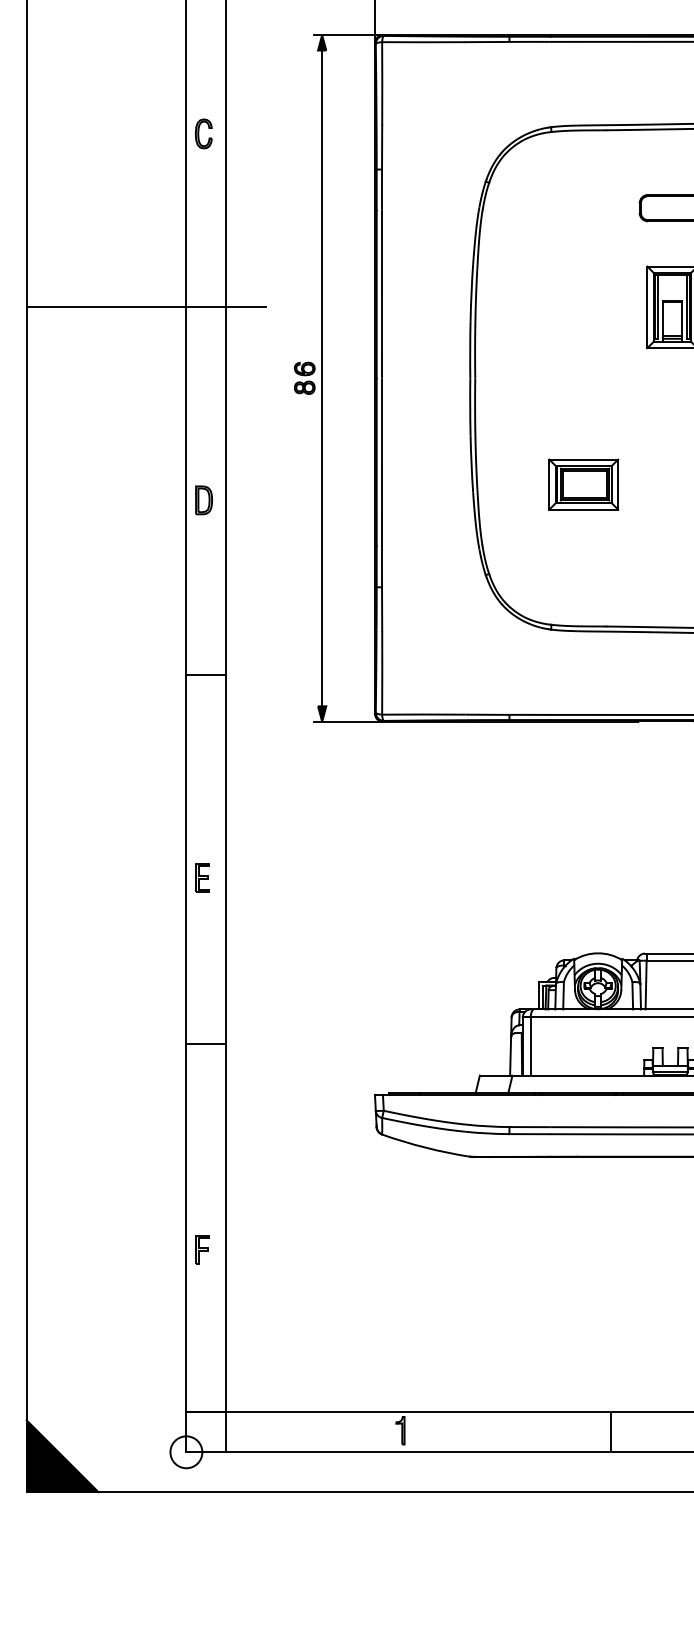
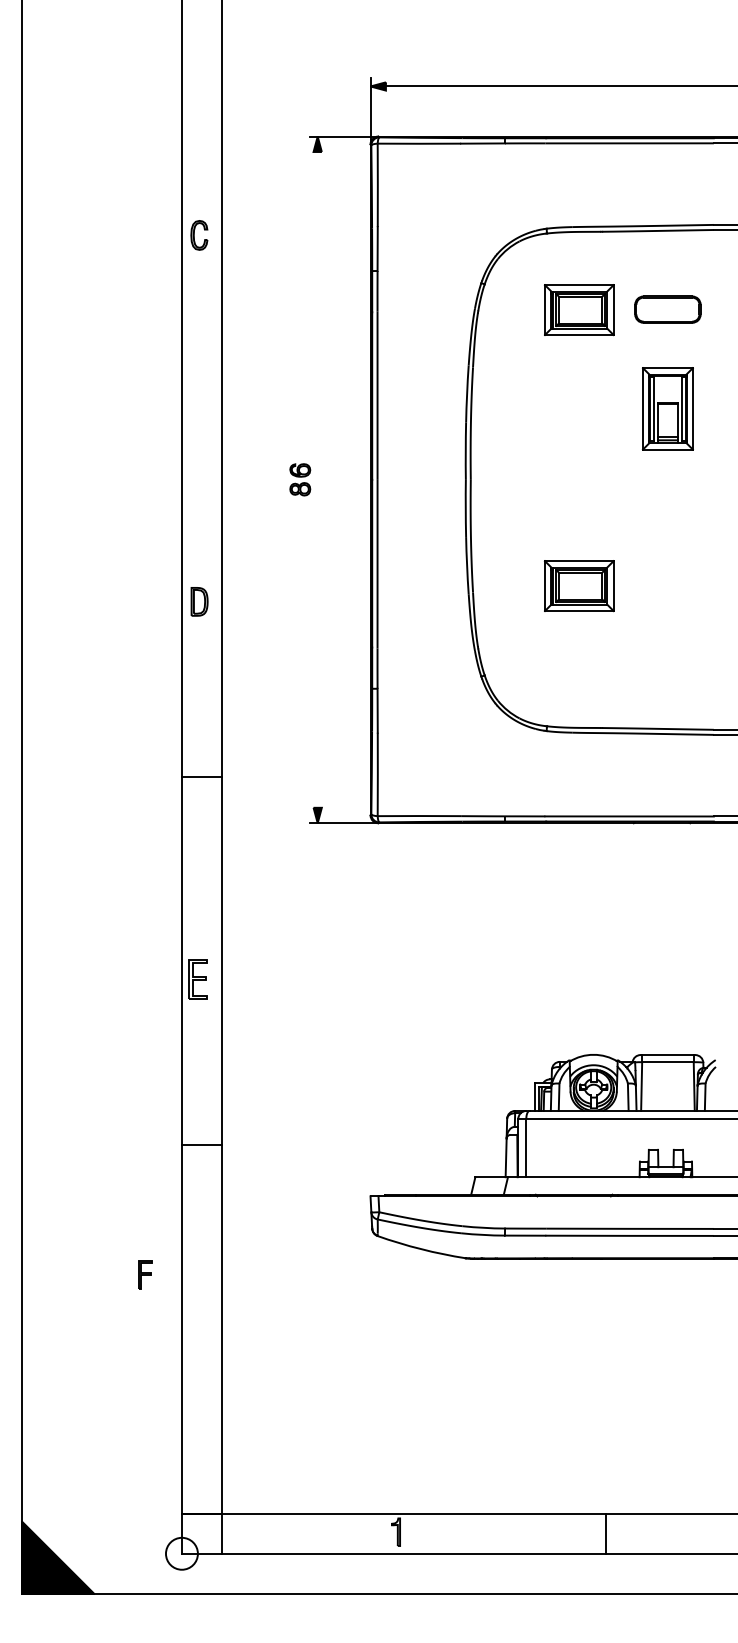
part: (583, 209) -> (579, 310), added
line: (145, 307) -> (141, 408), removed
line: (321, 378) -> (317, 479), removed
part: (202, 878) -> (198, 979), size x1.4
part: (202, 1250) -> (145, 1274), moved

